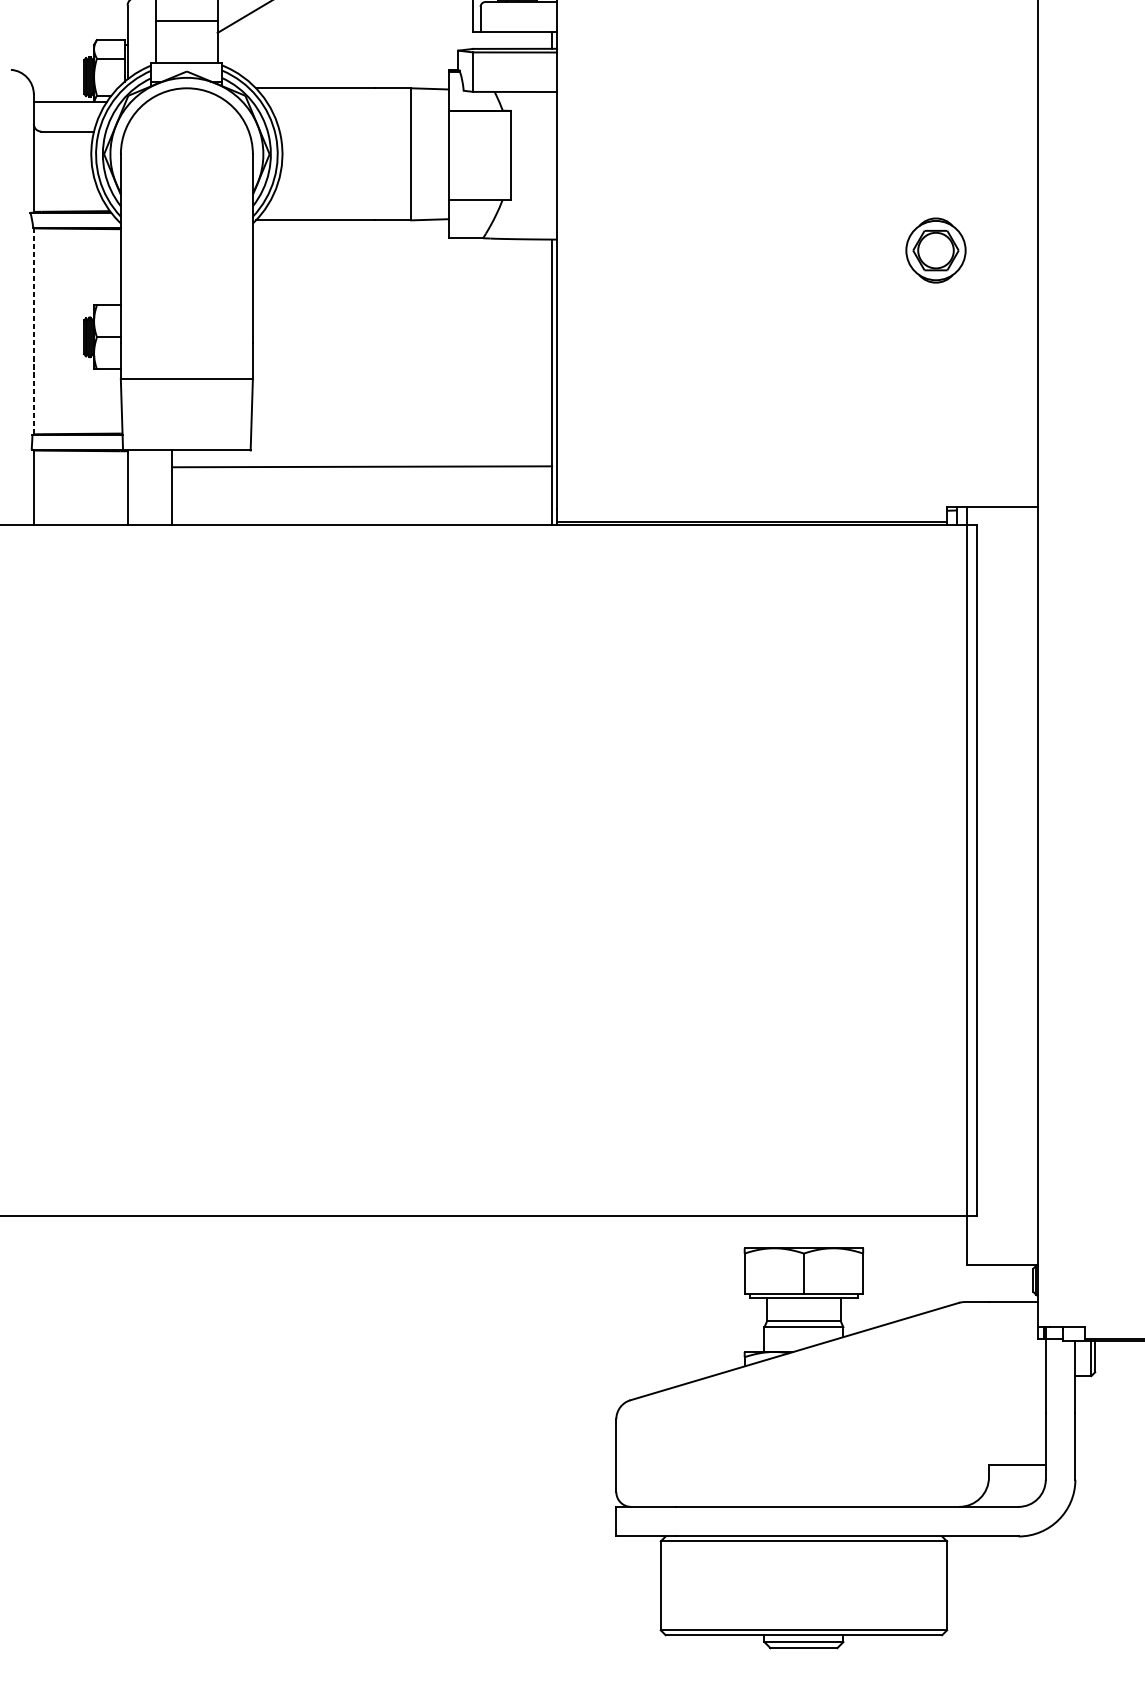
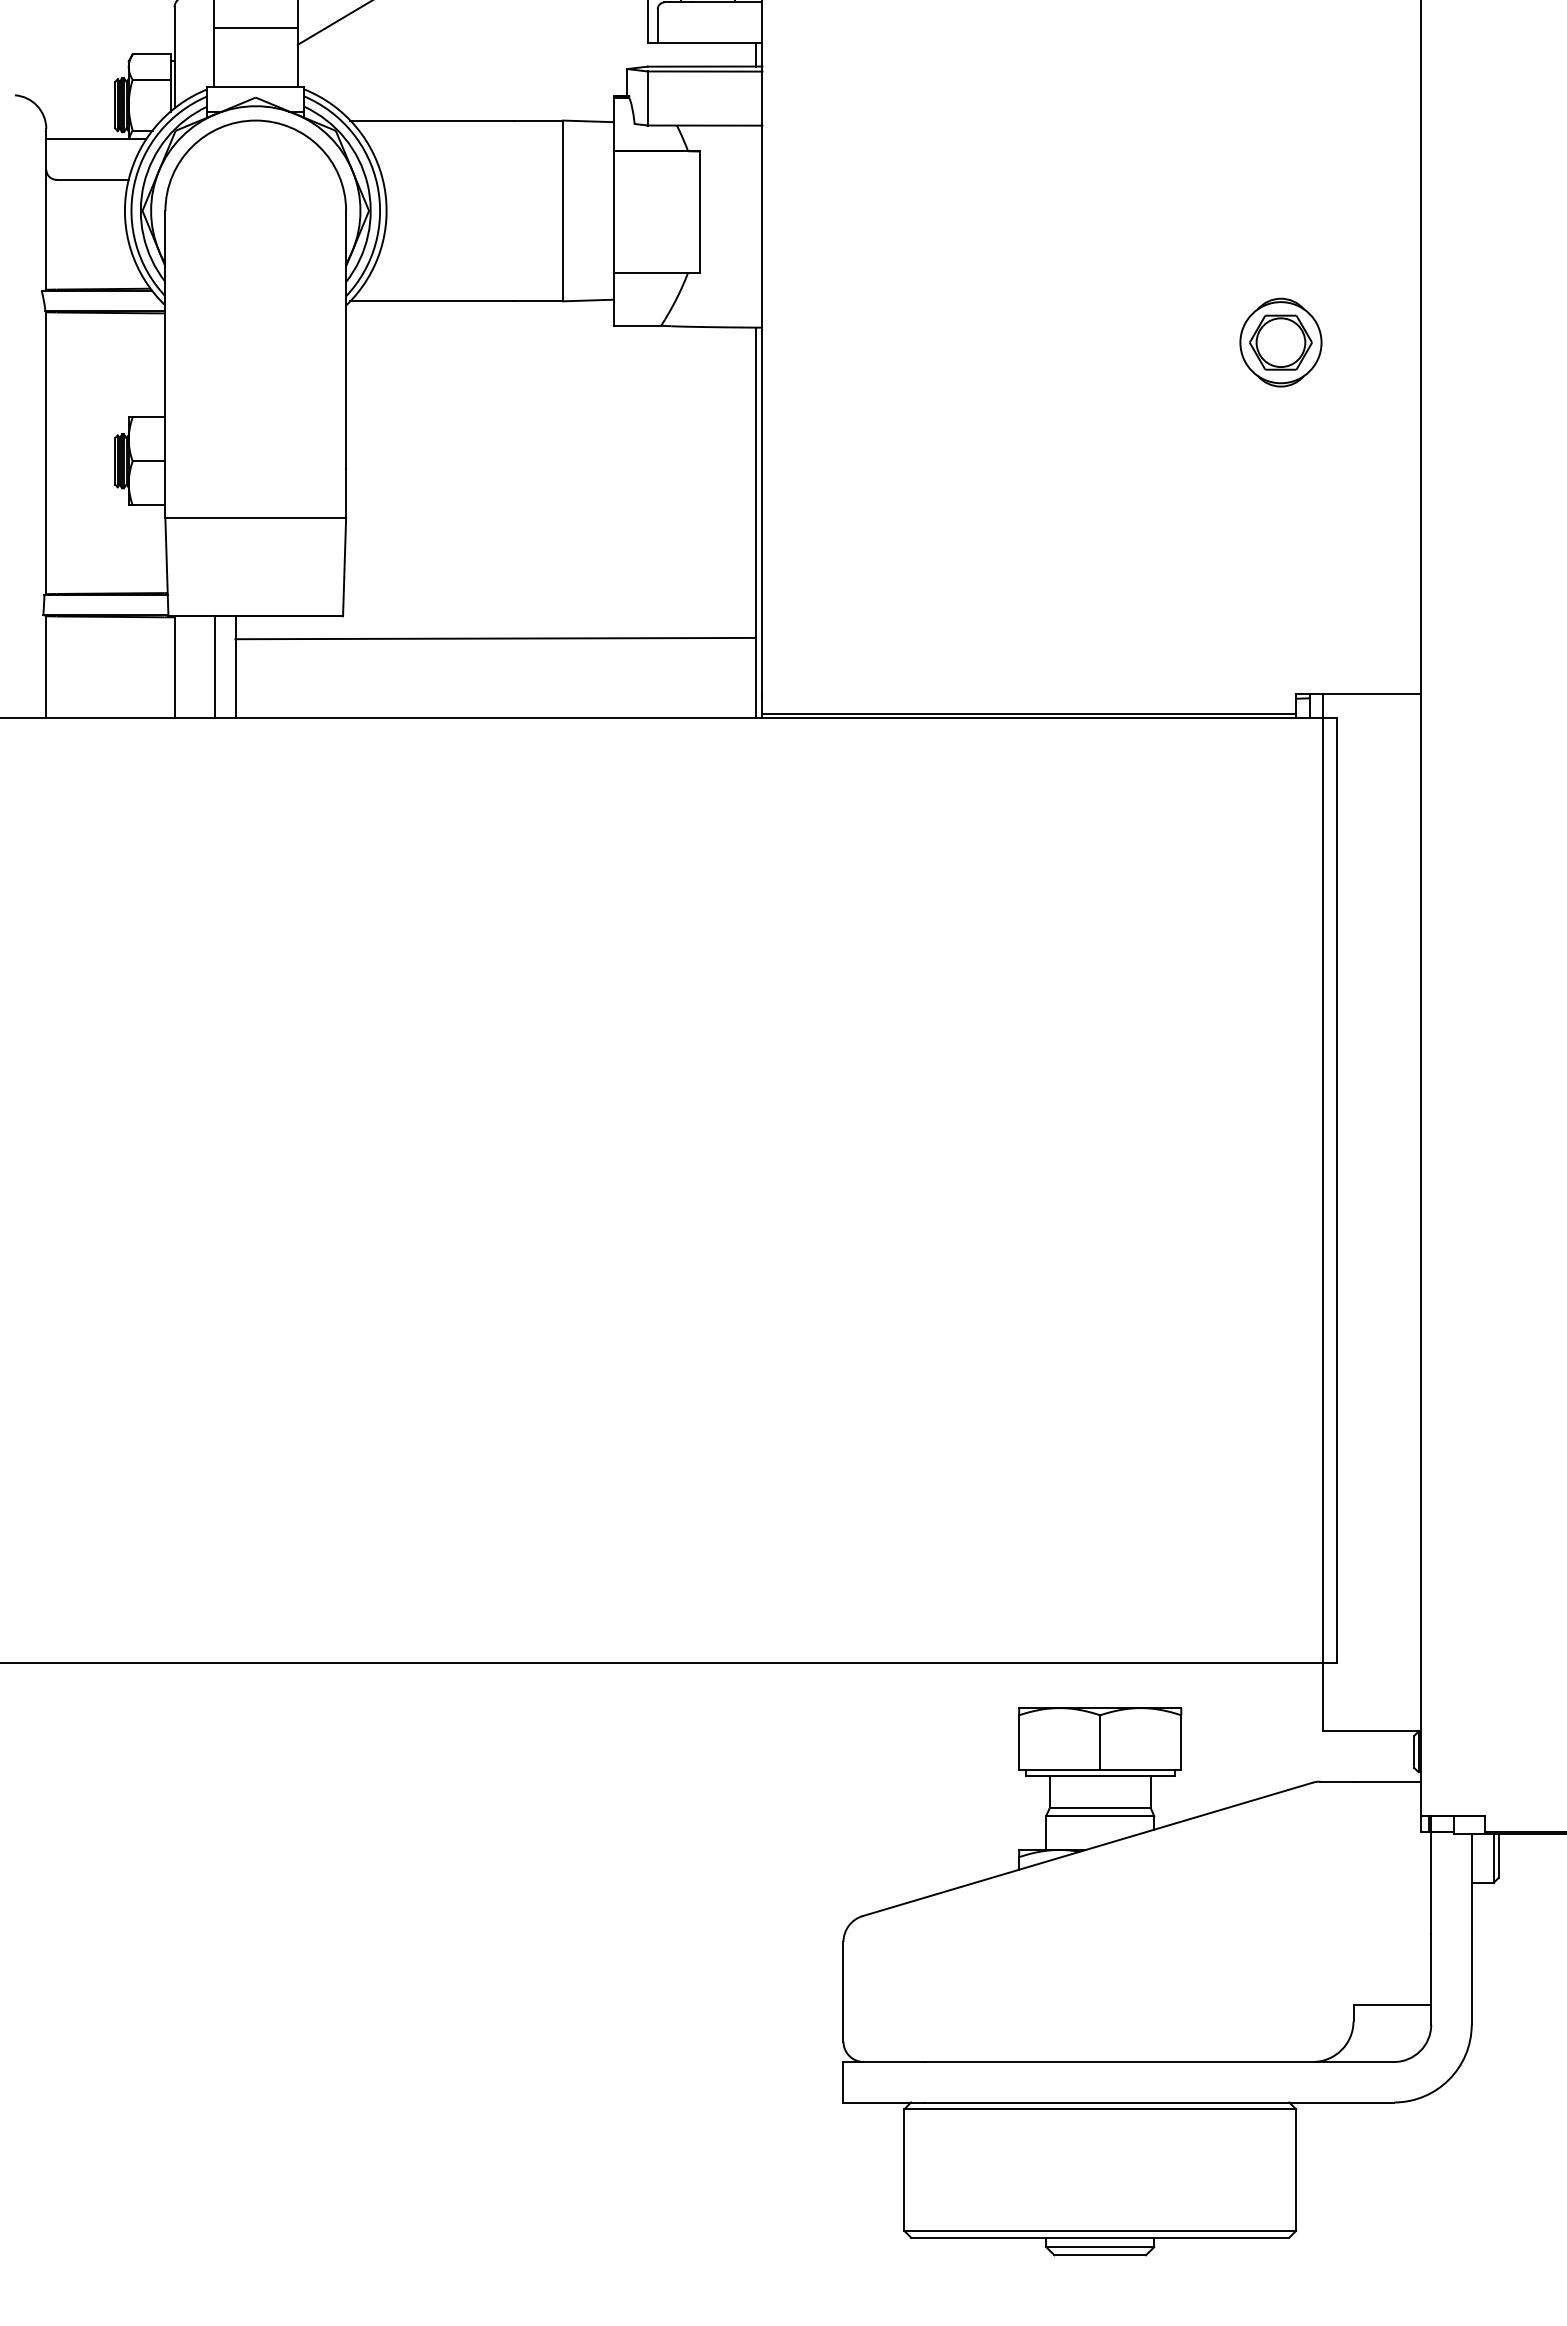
line: (33, 331) -> (46, 453), dashed -> solid
line: (157, 487) -> (215, 666), added

